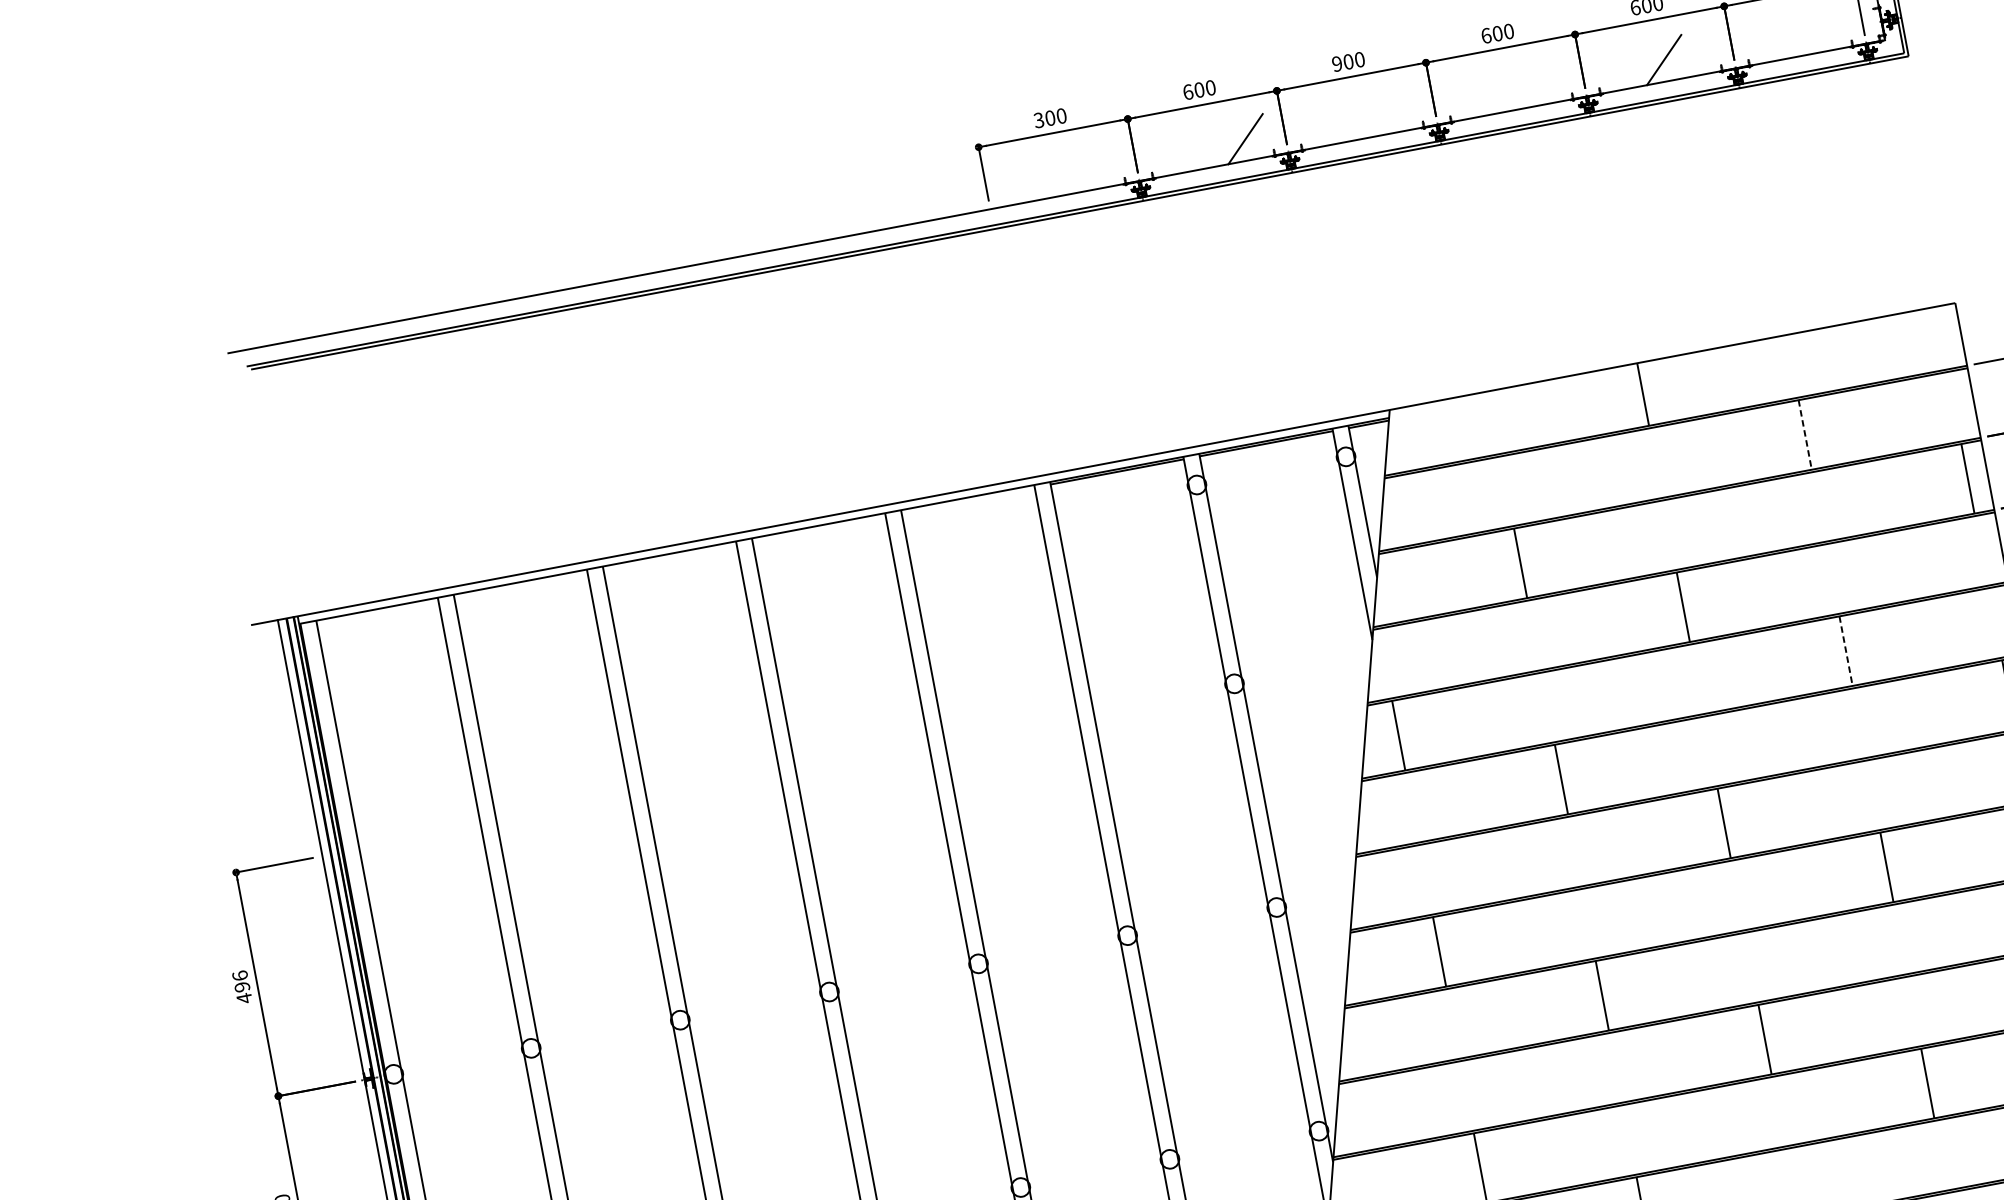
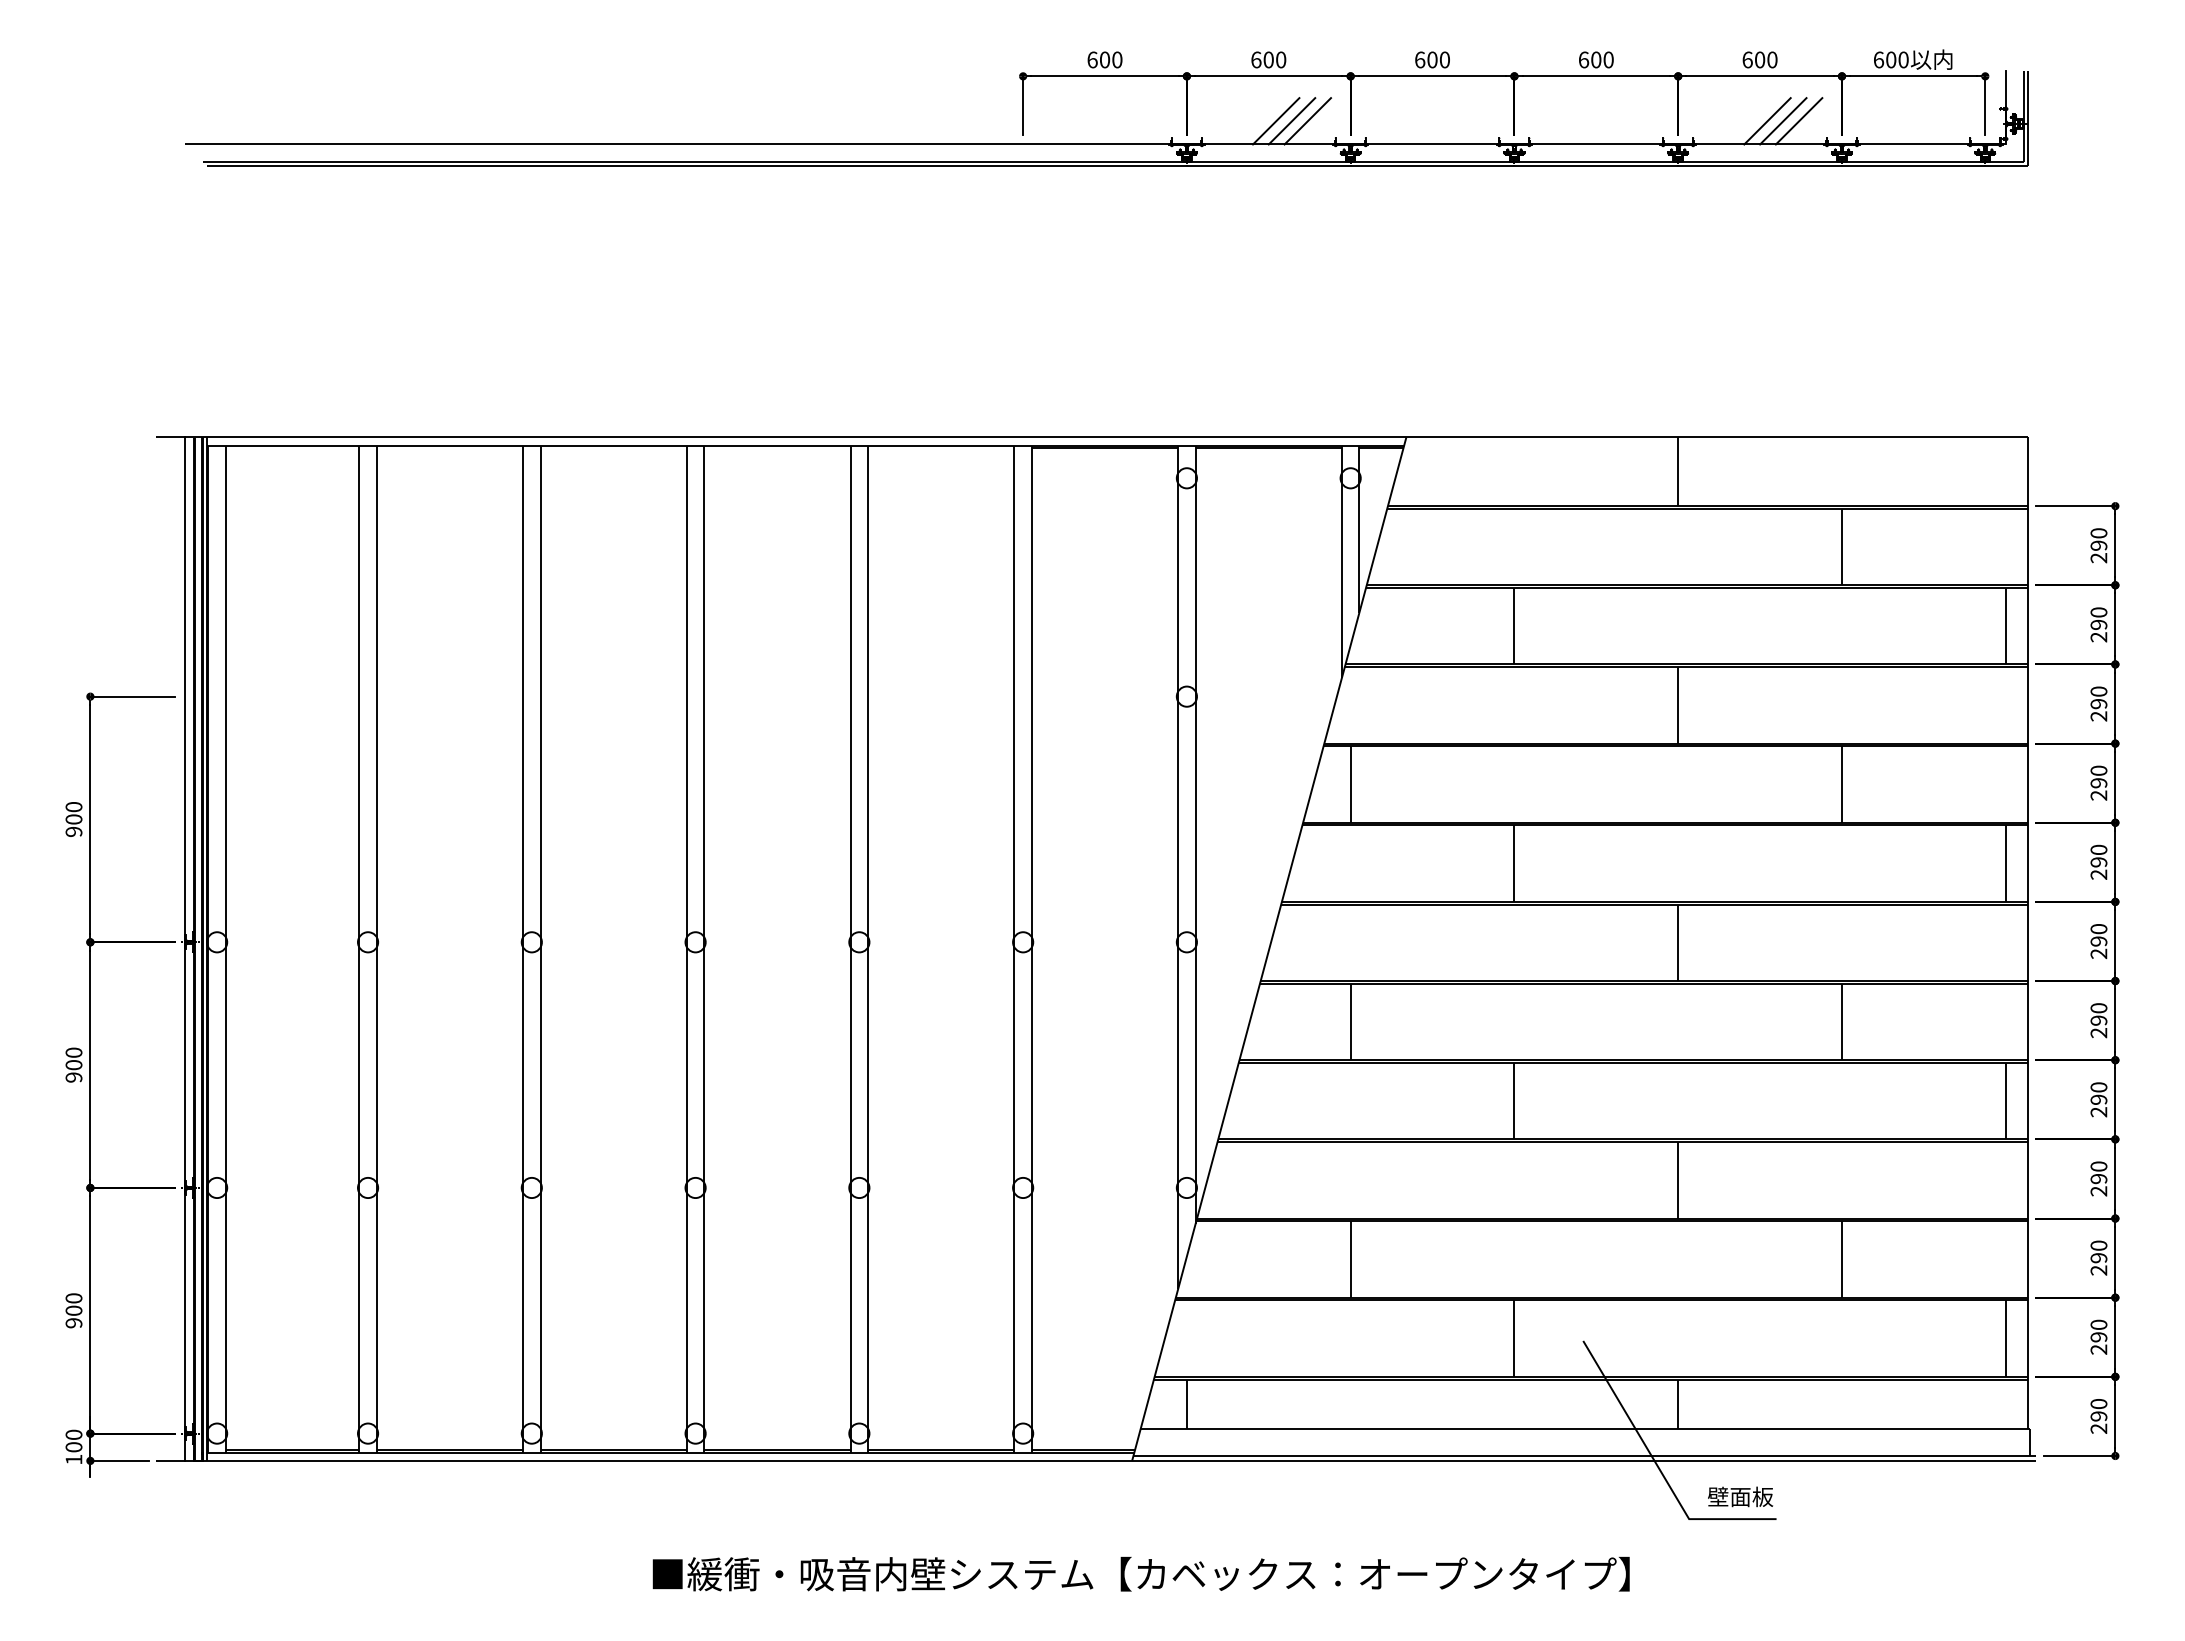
line: (1692, 54) -> (1798, 121), added
line: (1678, 57) -> (1783, 121), added
text: (1337, 63) -> (1420, 59), 900 -> 600
text: (1038, 119) -> (1092, 59), 300 -> 600
line: (1230, 142) -> (1291, 121), added
line: (1216, 144) -> (1275, 121), added
line: (1804, 435) -> (1841, 547), dashed -> solid
line: (1845, 652) -> (1841, 785), dashed -> solid
text: (241, 987) -> (73, 819), 496 -> 900

